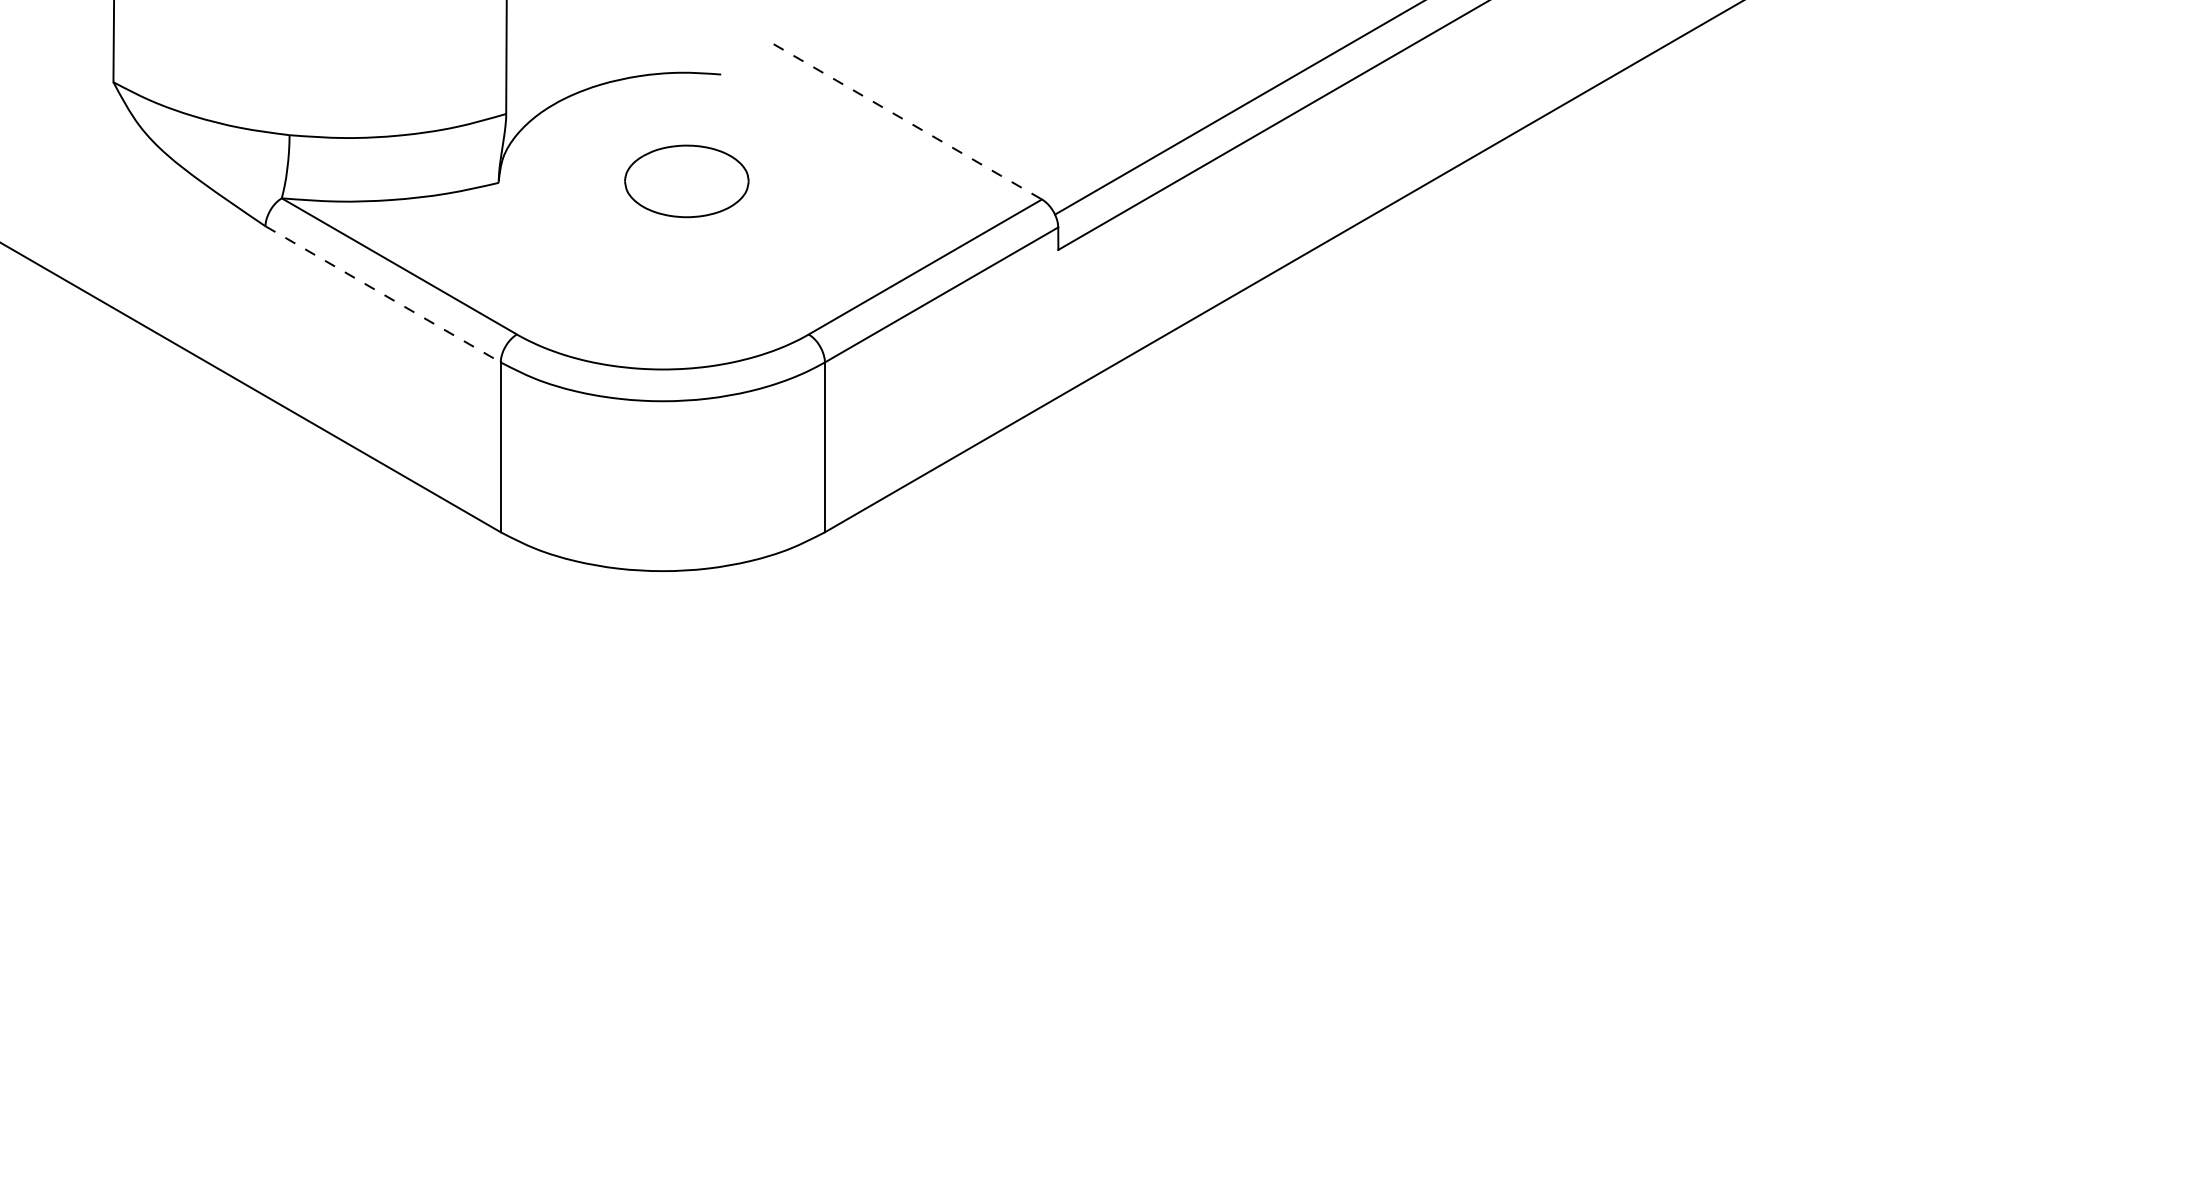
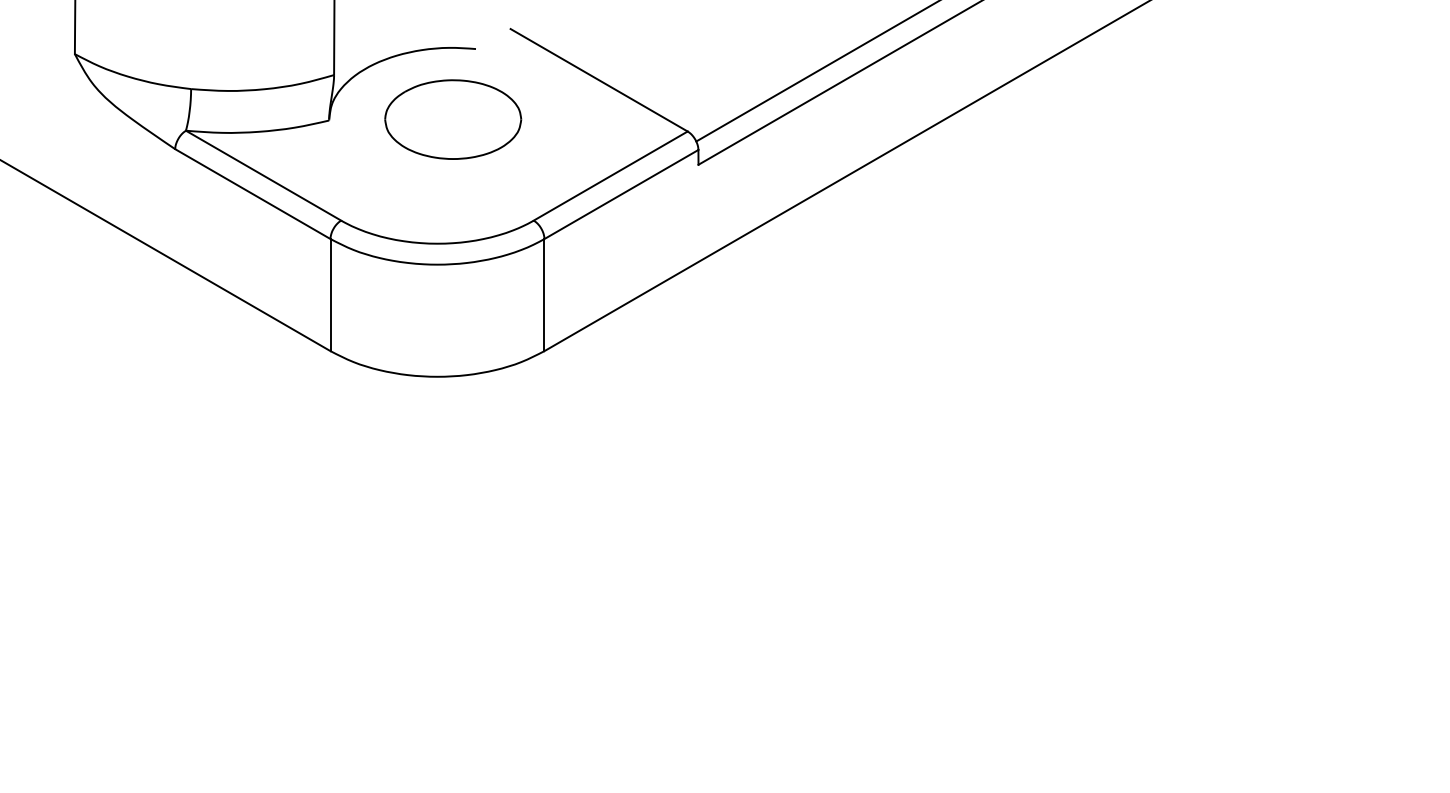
line: (908, 122) -> (599, 80), dashed -> solid
part: (687, 181) -> (453, 119), size x1.67
line: (382, 294) -> (252, 194), dashed -> solid

